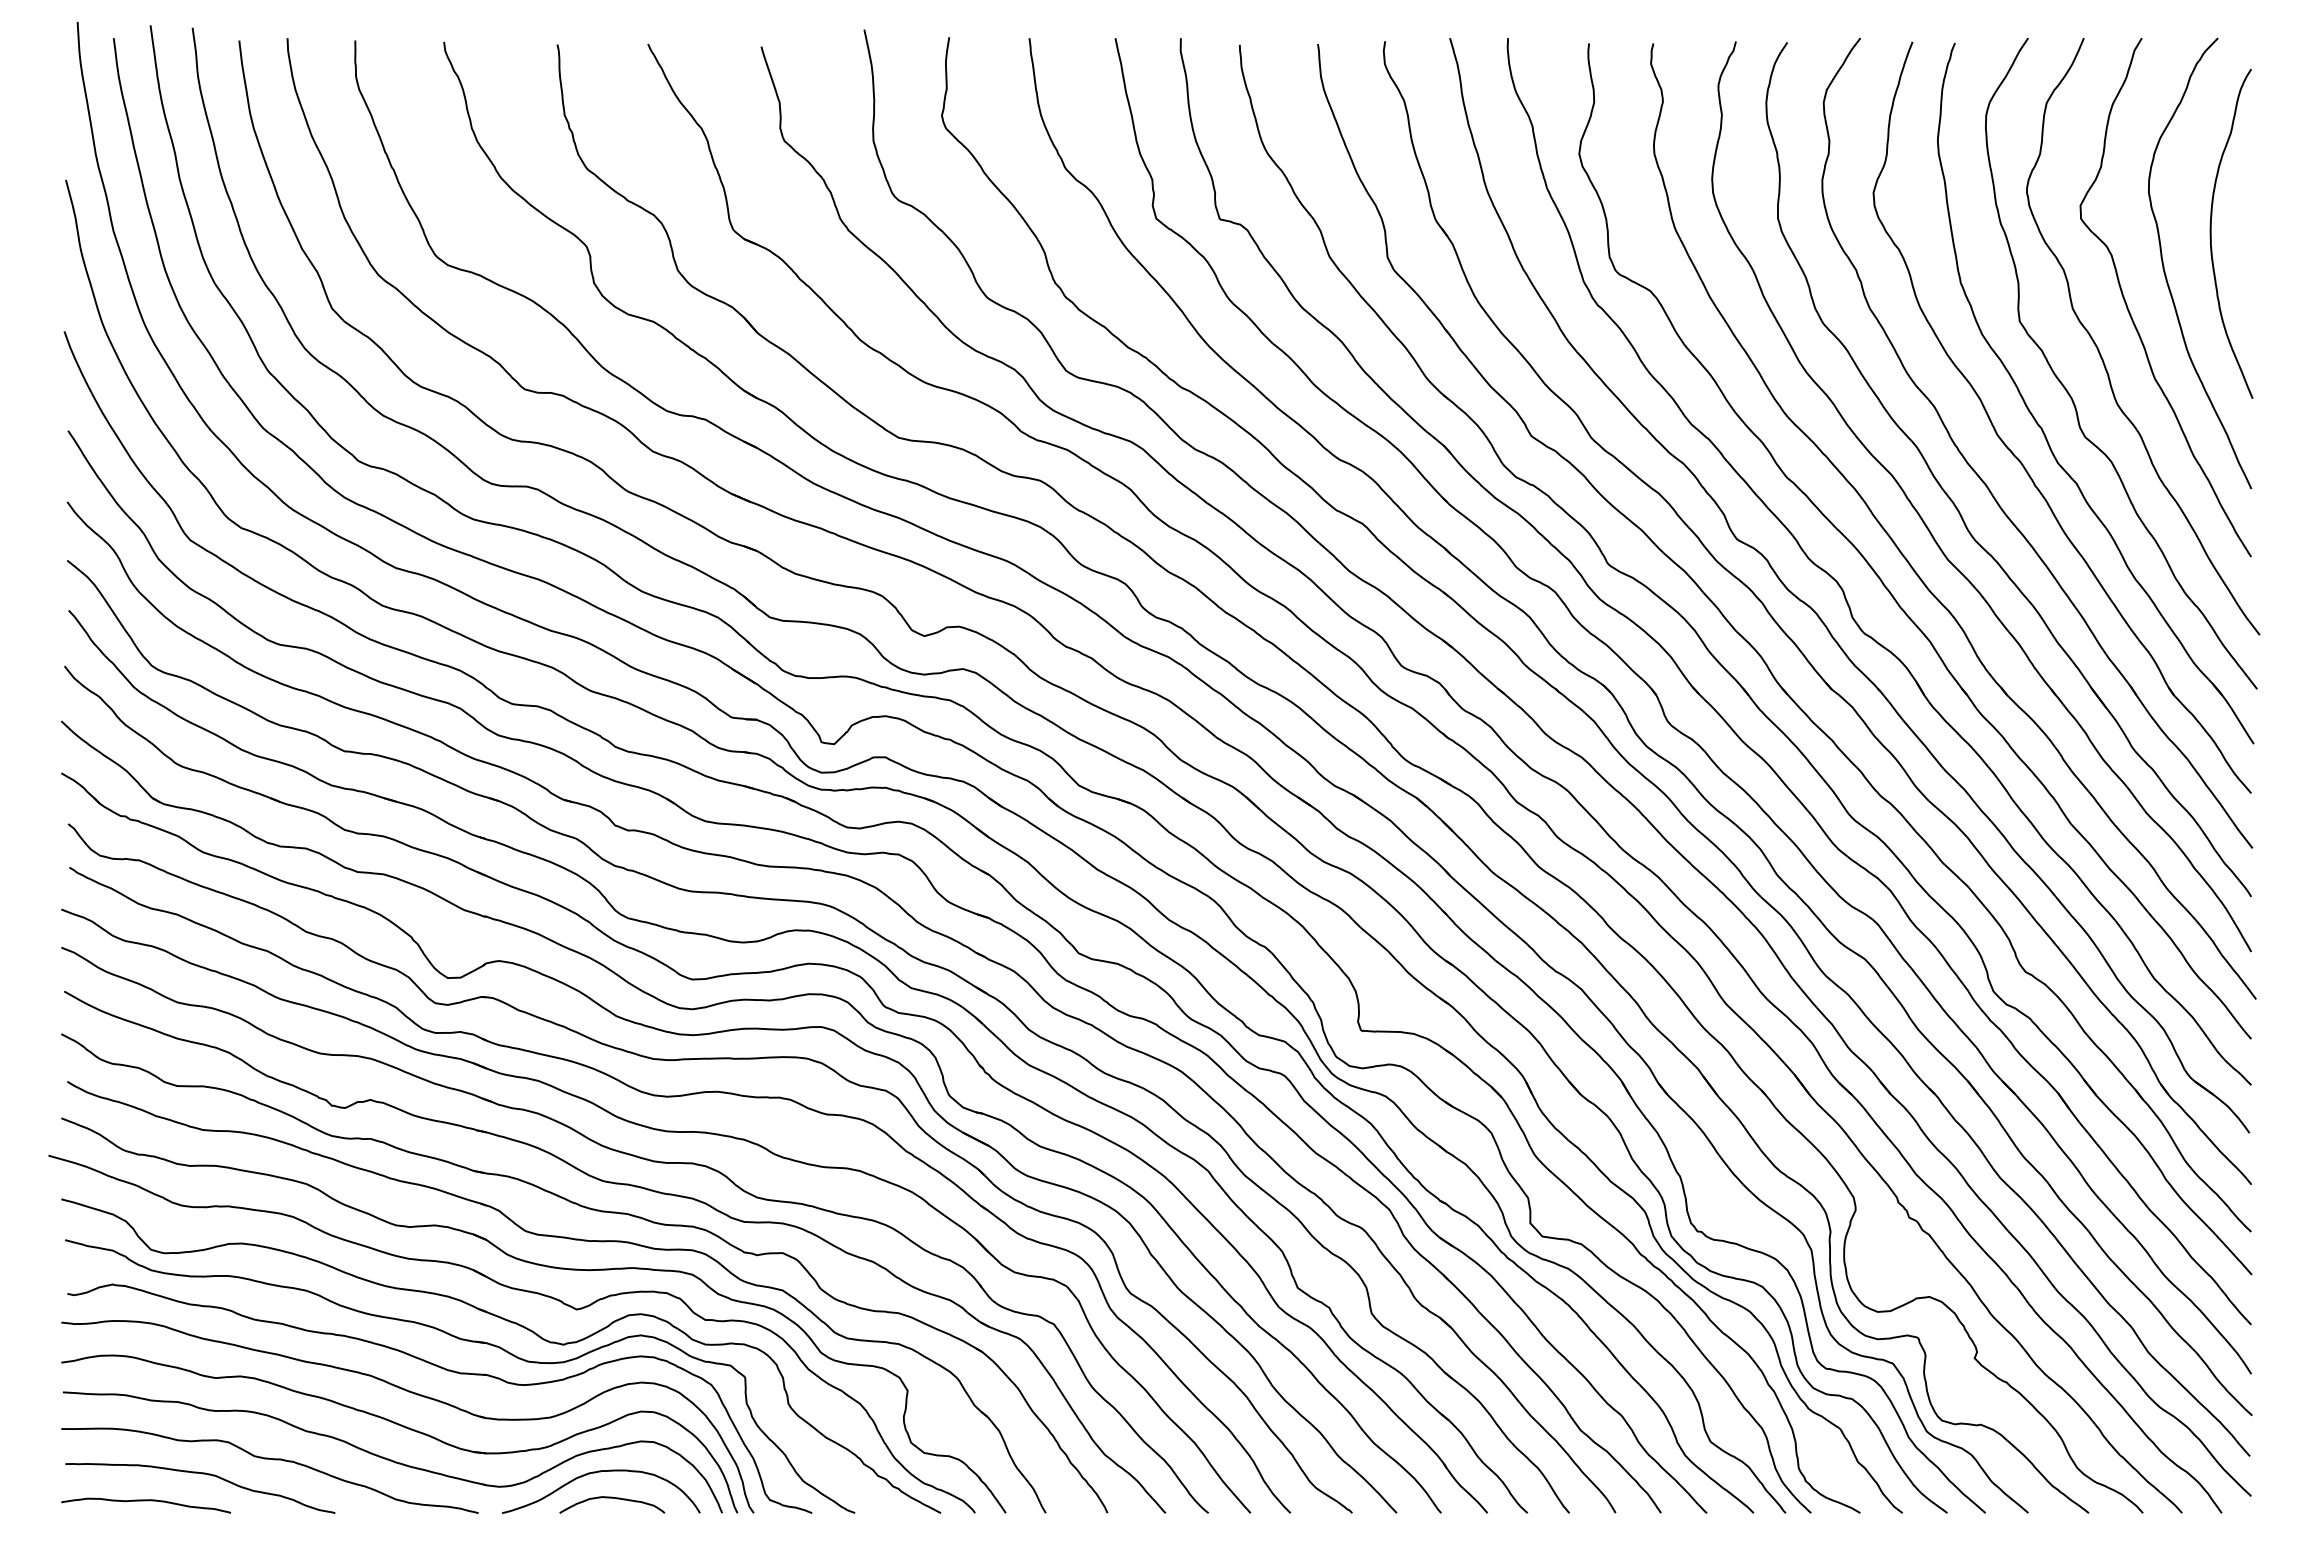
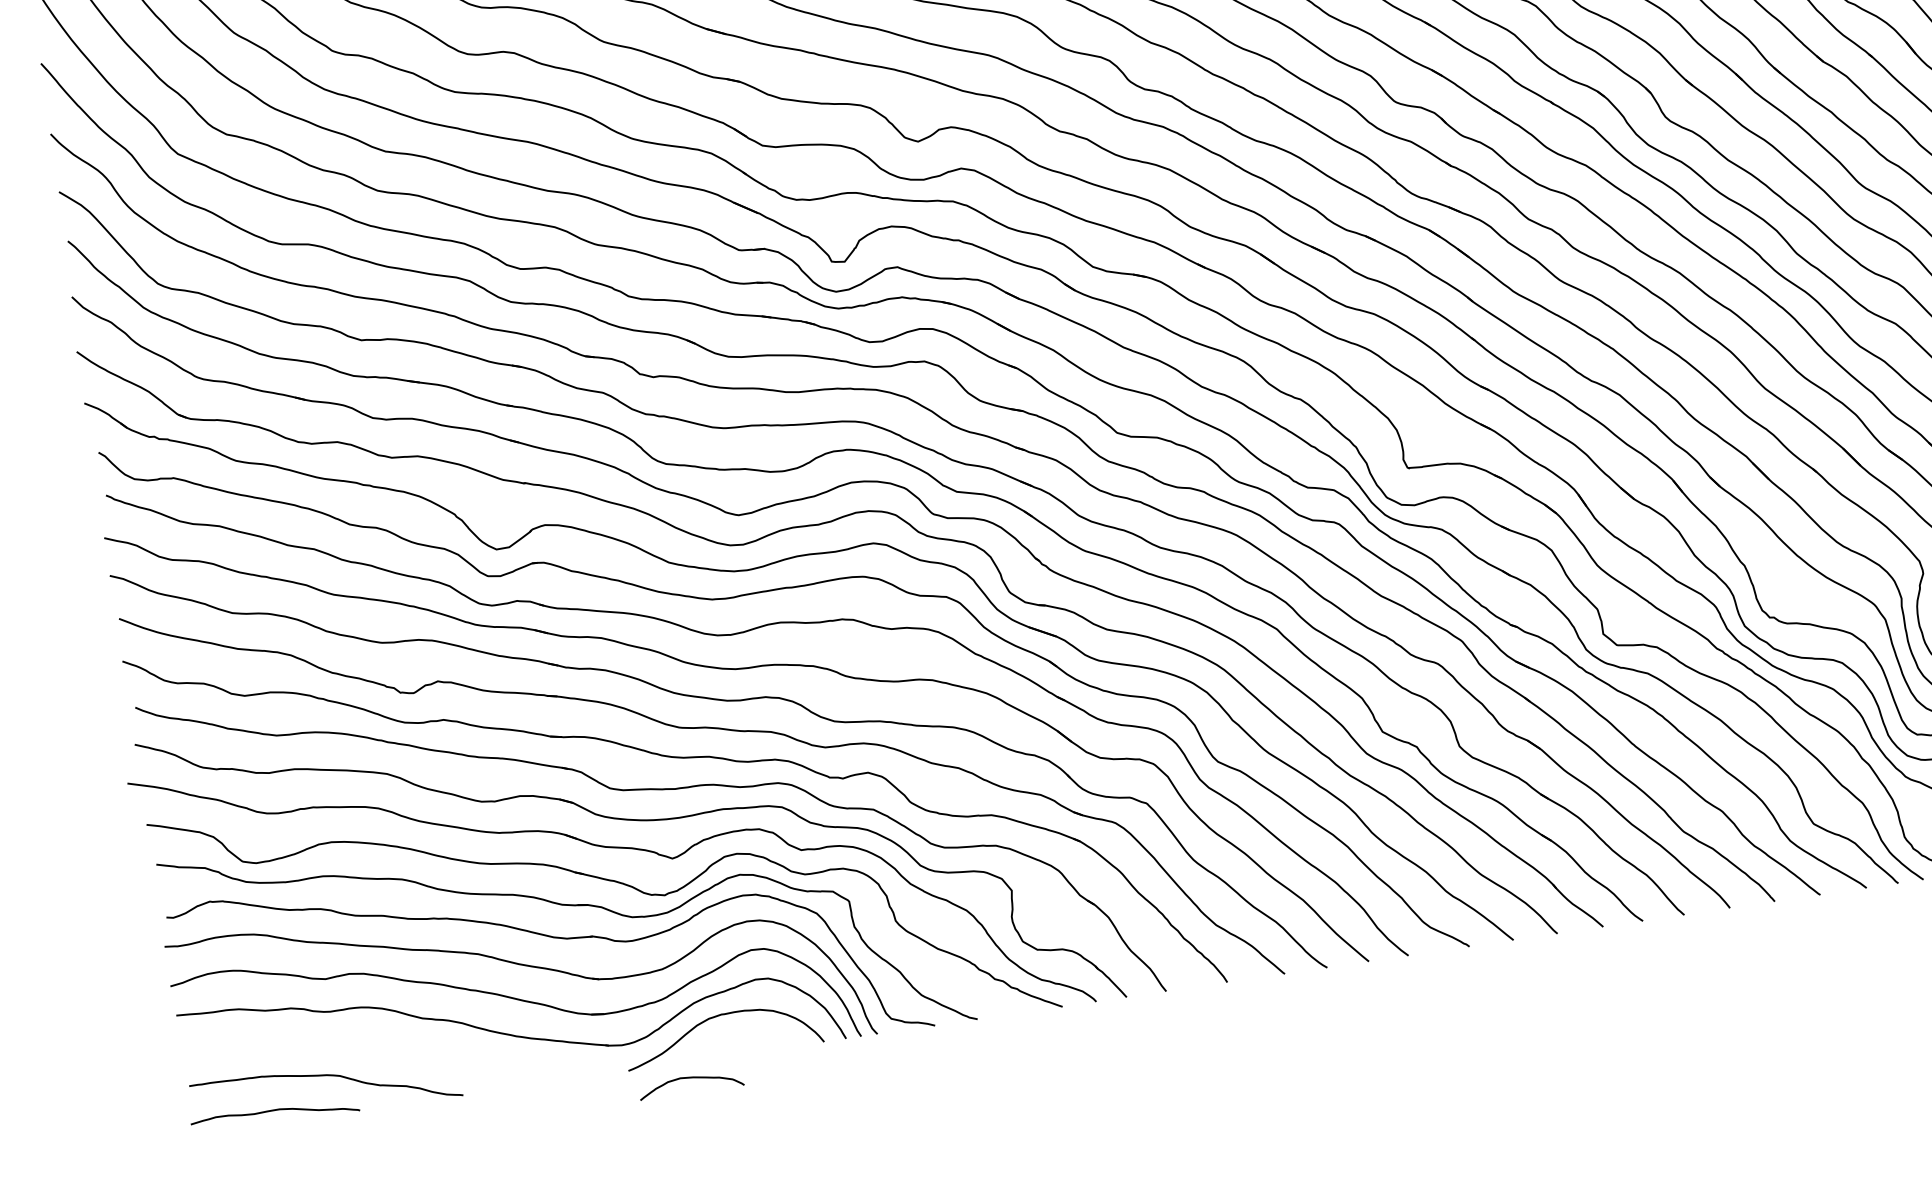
curve: (269, 1459) -> (390, 1051), removed
curve: (612, 1498) -> (690, 1078), moved

